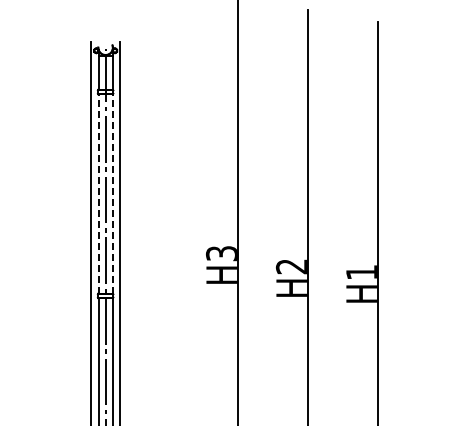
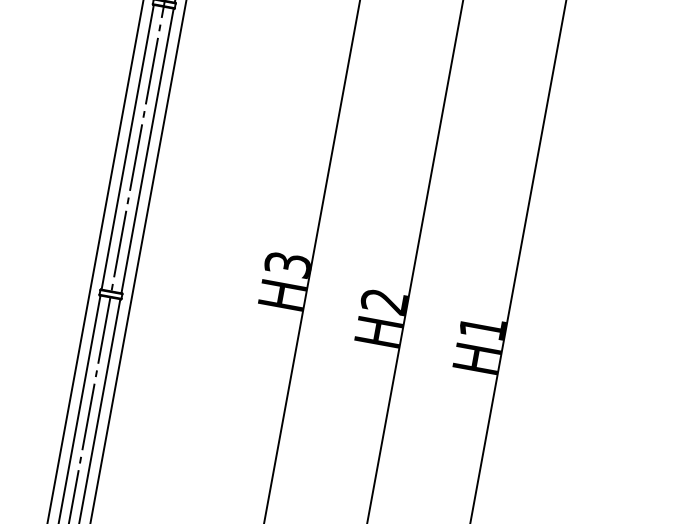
line: (98, 193) -> (127, 146), dashed -> solid
line: (112, 193) -> (147, 150), dashed -> solid

